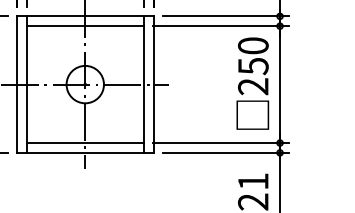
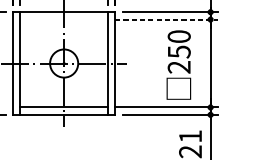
line: (84, 26) -> (63, 19), removed
line: (221, 26) -> (166, 19), solid -> dashed
text: (252, 83) -> (178, 64), moved

